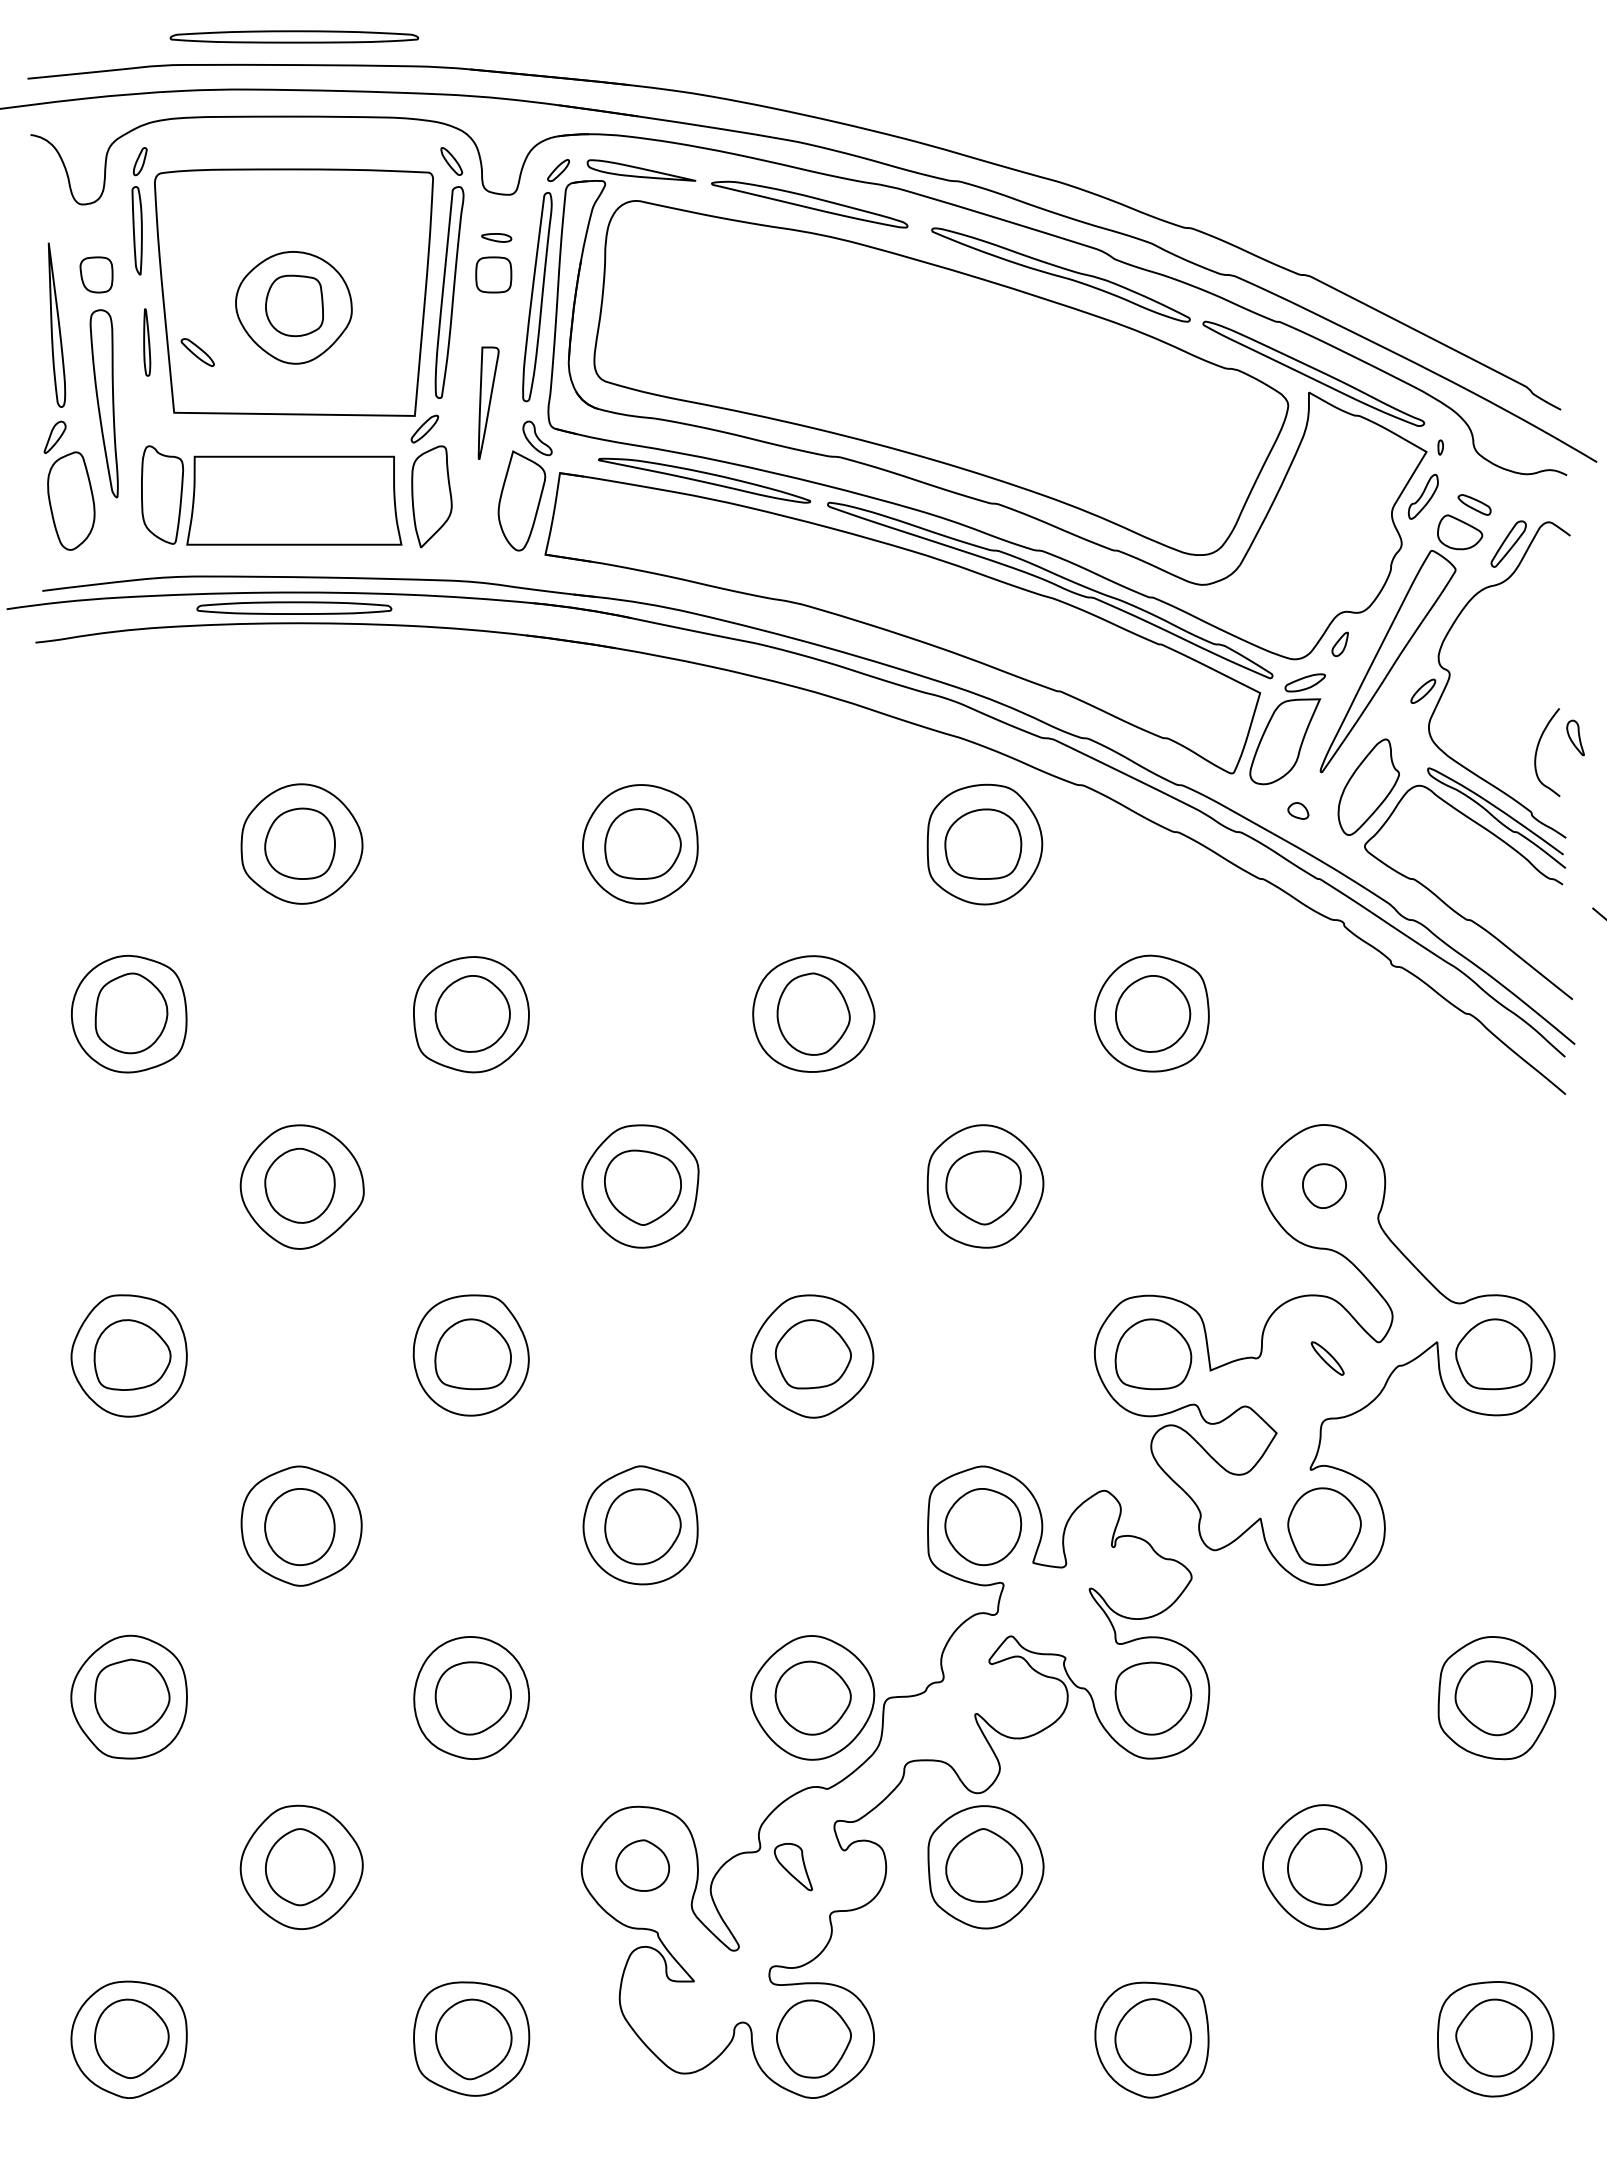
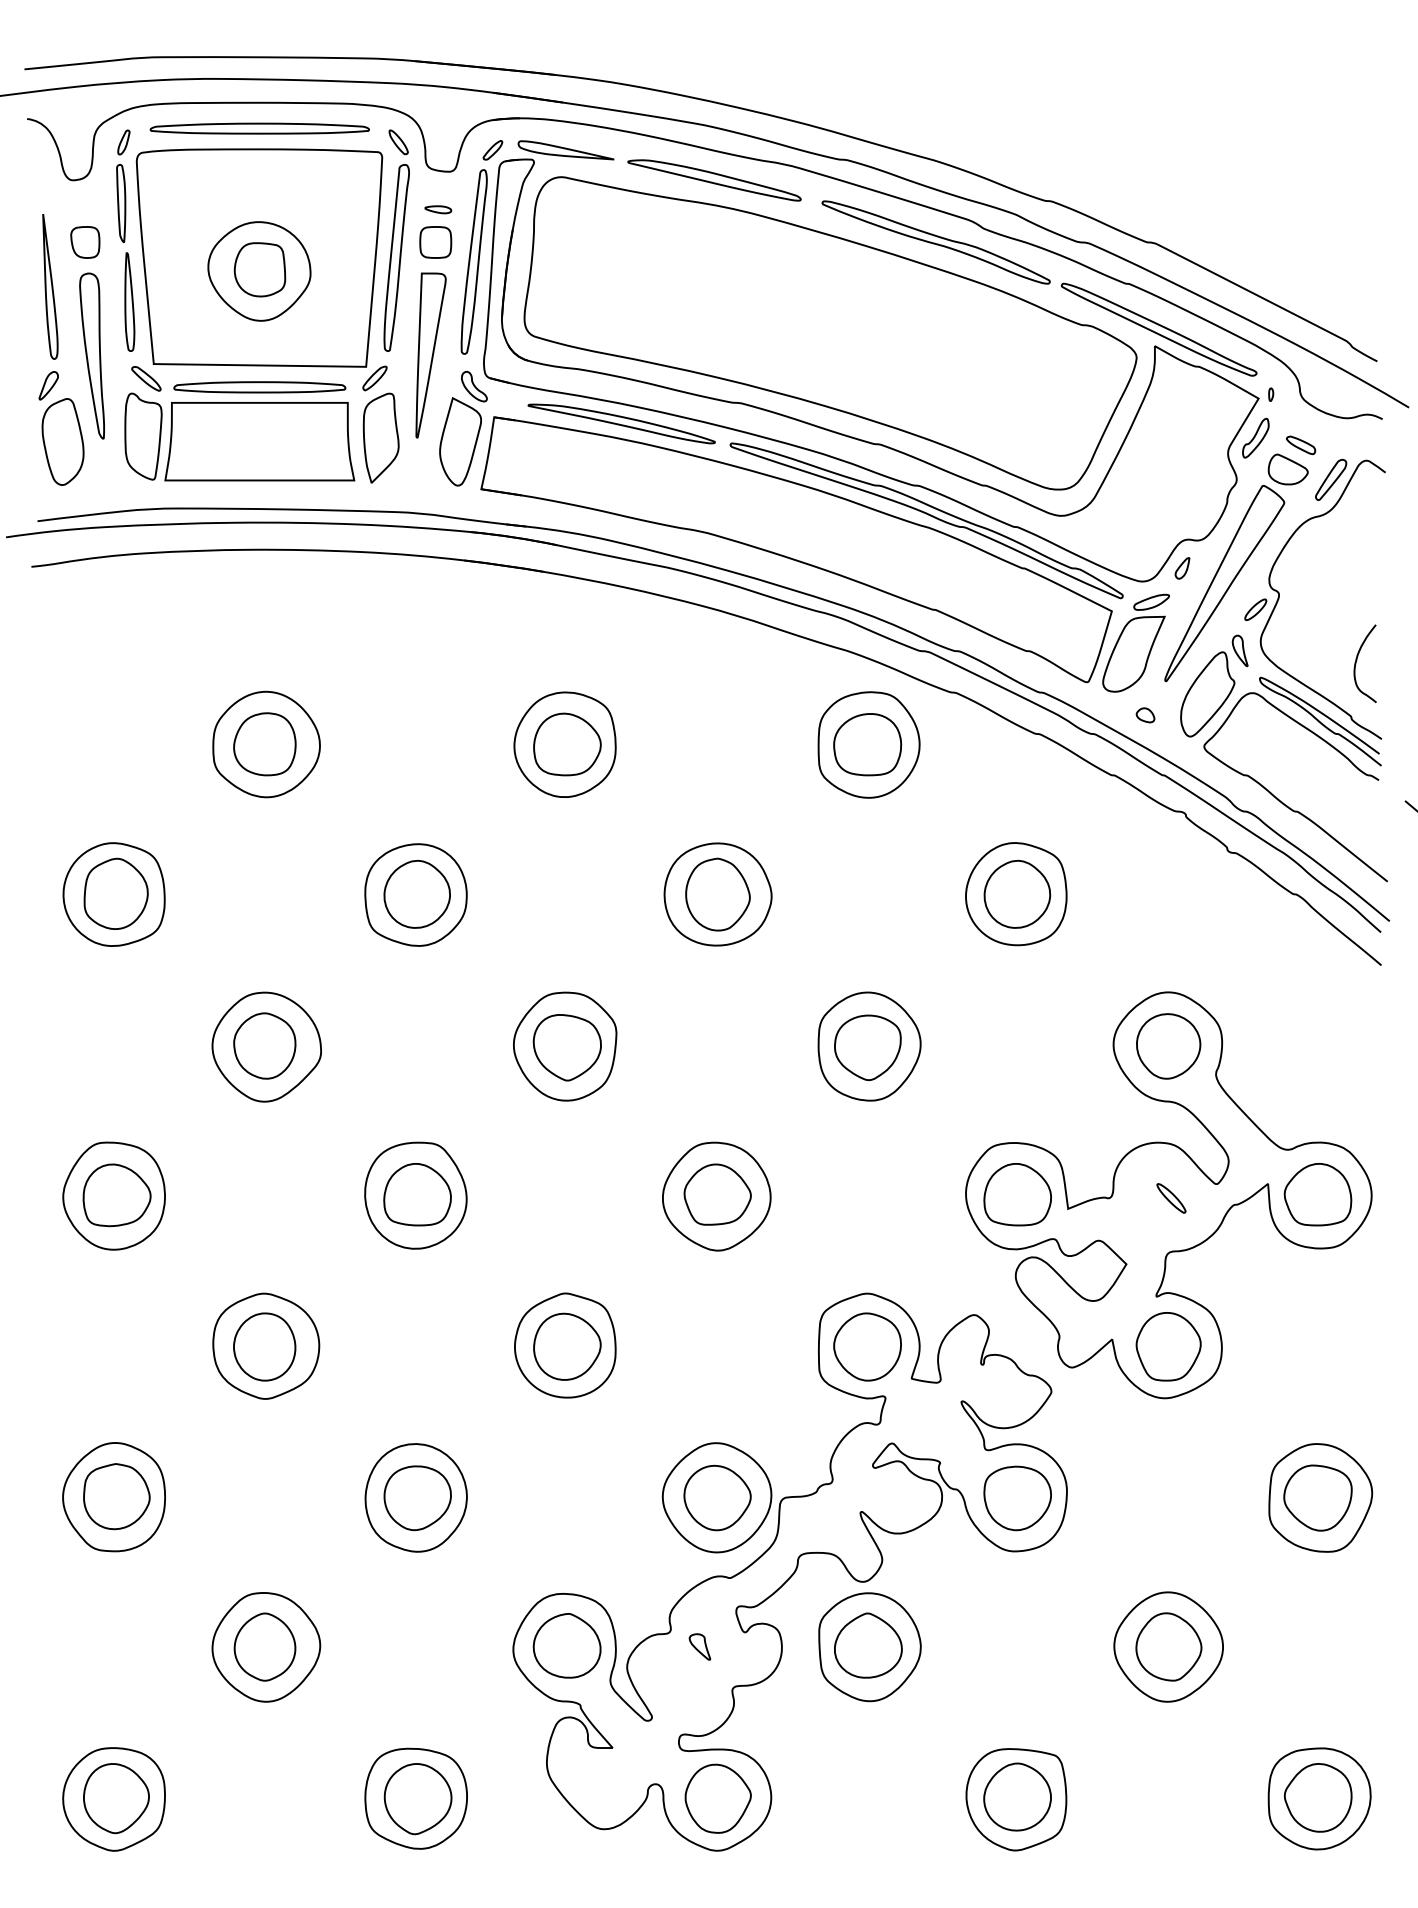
part: (294, 36) -> (259, 128), moved
part: (147, 342) -> (130, 302), size x1.67
part: (197, 352) -> (146, 378), moved
part: (488, 403) -> (431, 355), size x1.67
part: (294, 607) -> (259, 386), moved
part: (1575, 737) -> (1240, 650), moved
part: (1324, 1185) -> (1168, 1045), size x1.67
part: (642, 1865) -> (566, 1645), size x1.43
part: (792, 1866) -> (699, 1646), size x0.62

